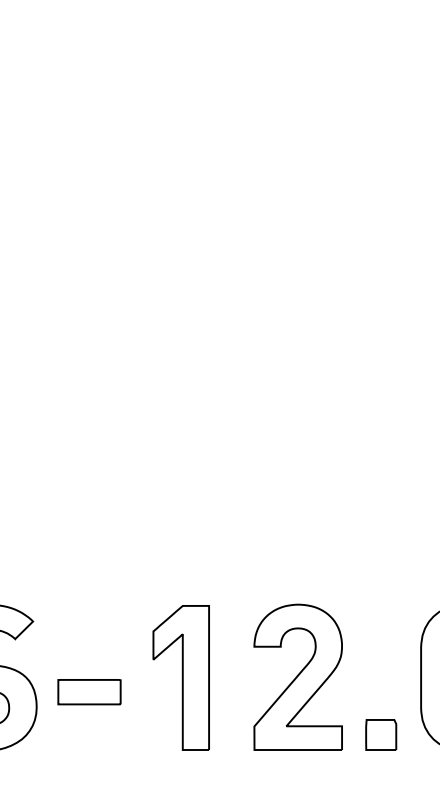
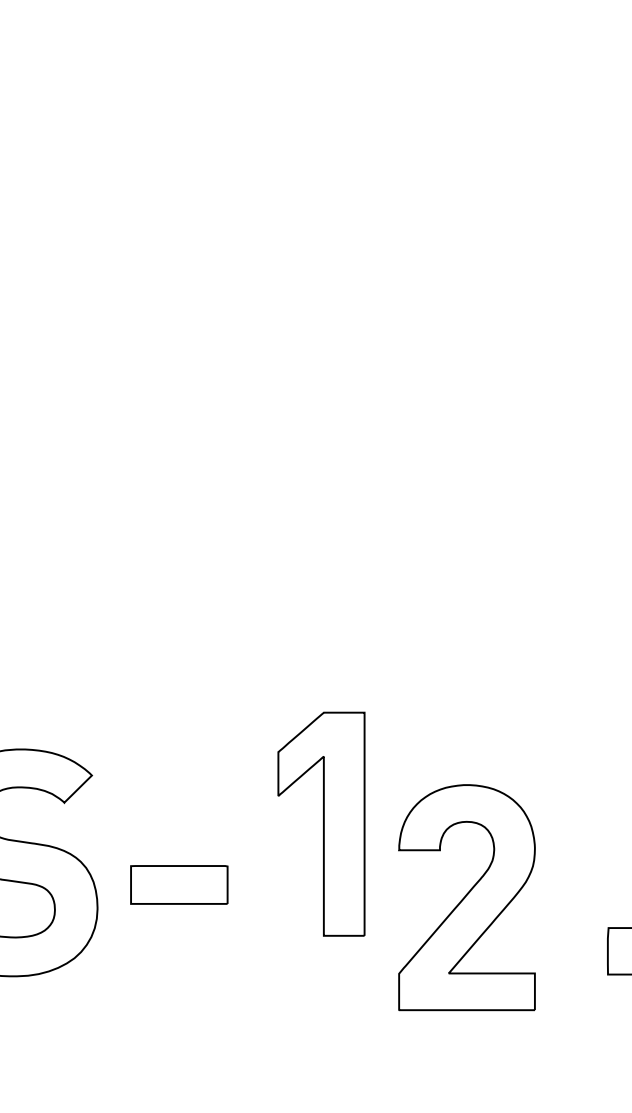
part: (297, 676) -> (465, 896), moved
part: (180, 677) -> (320, 823), moved

